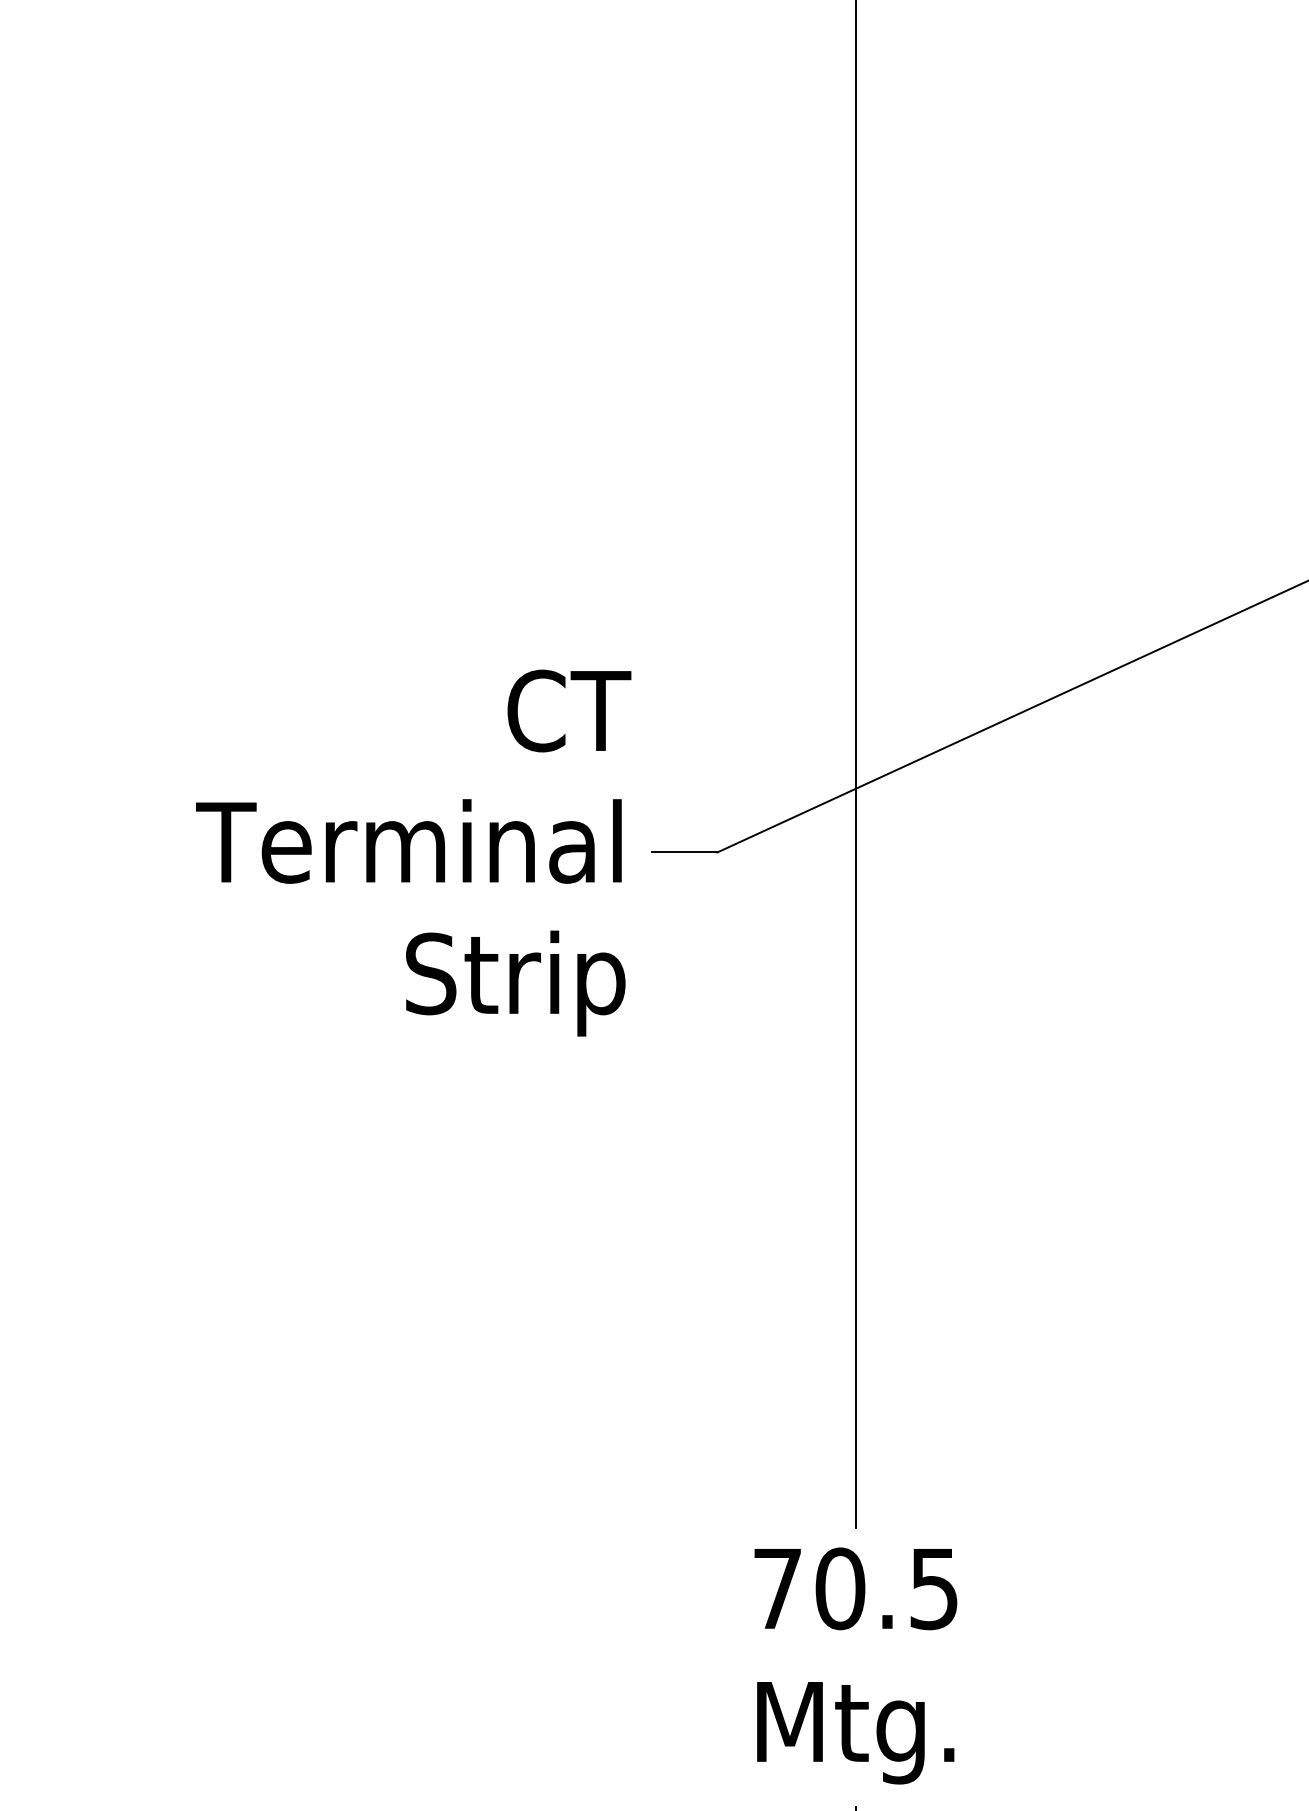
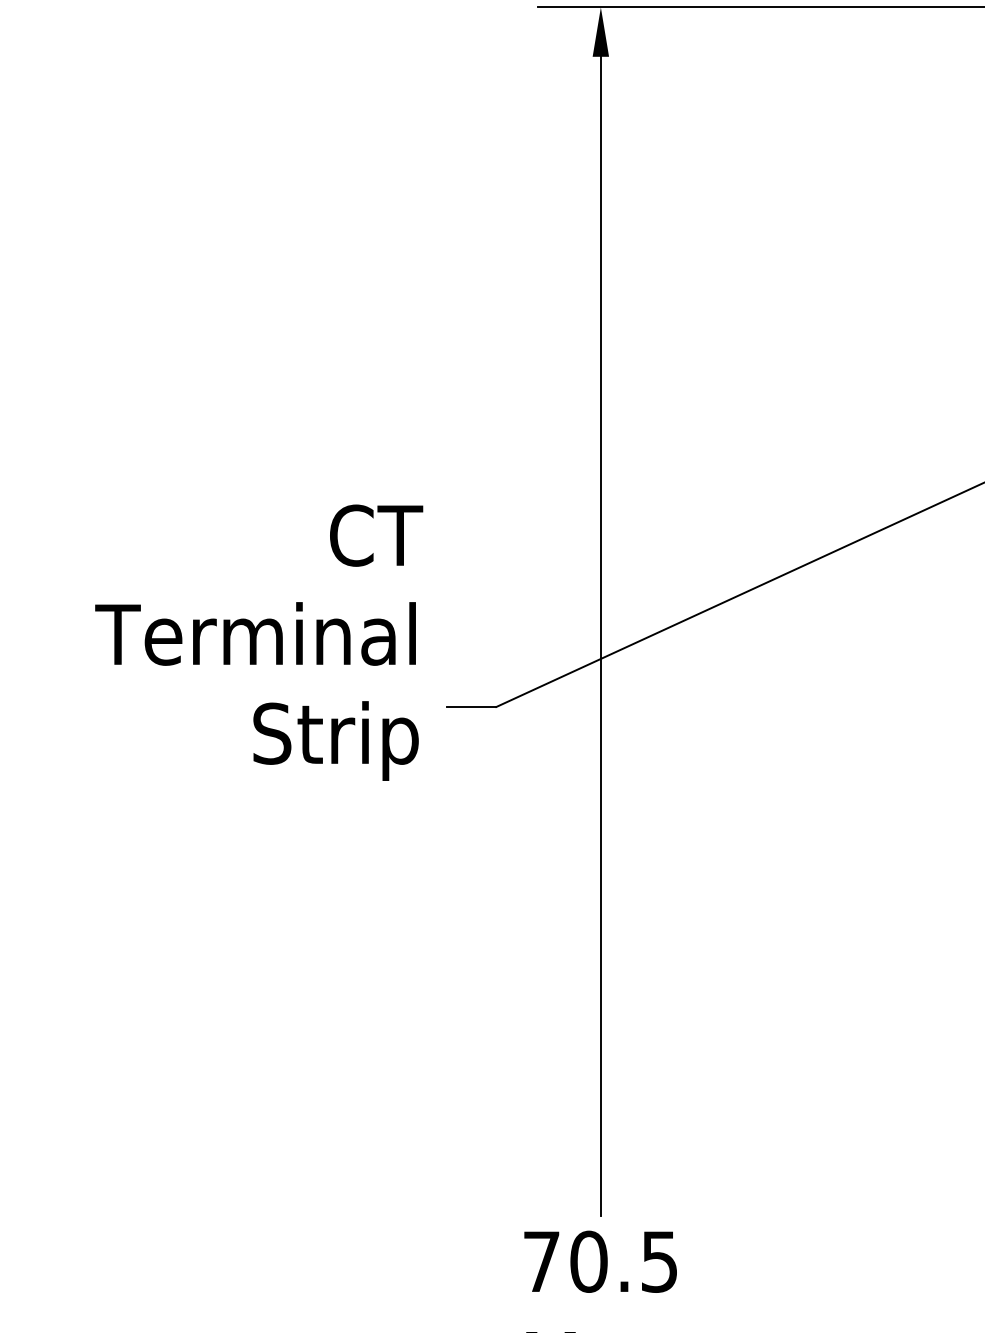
text: (413, 852) -> (259, 642), moved

